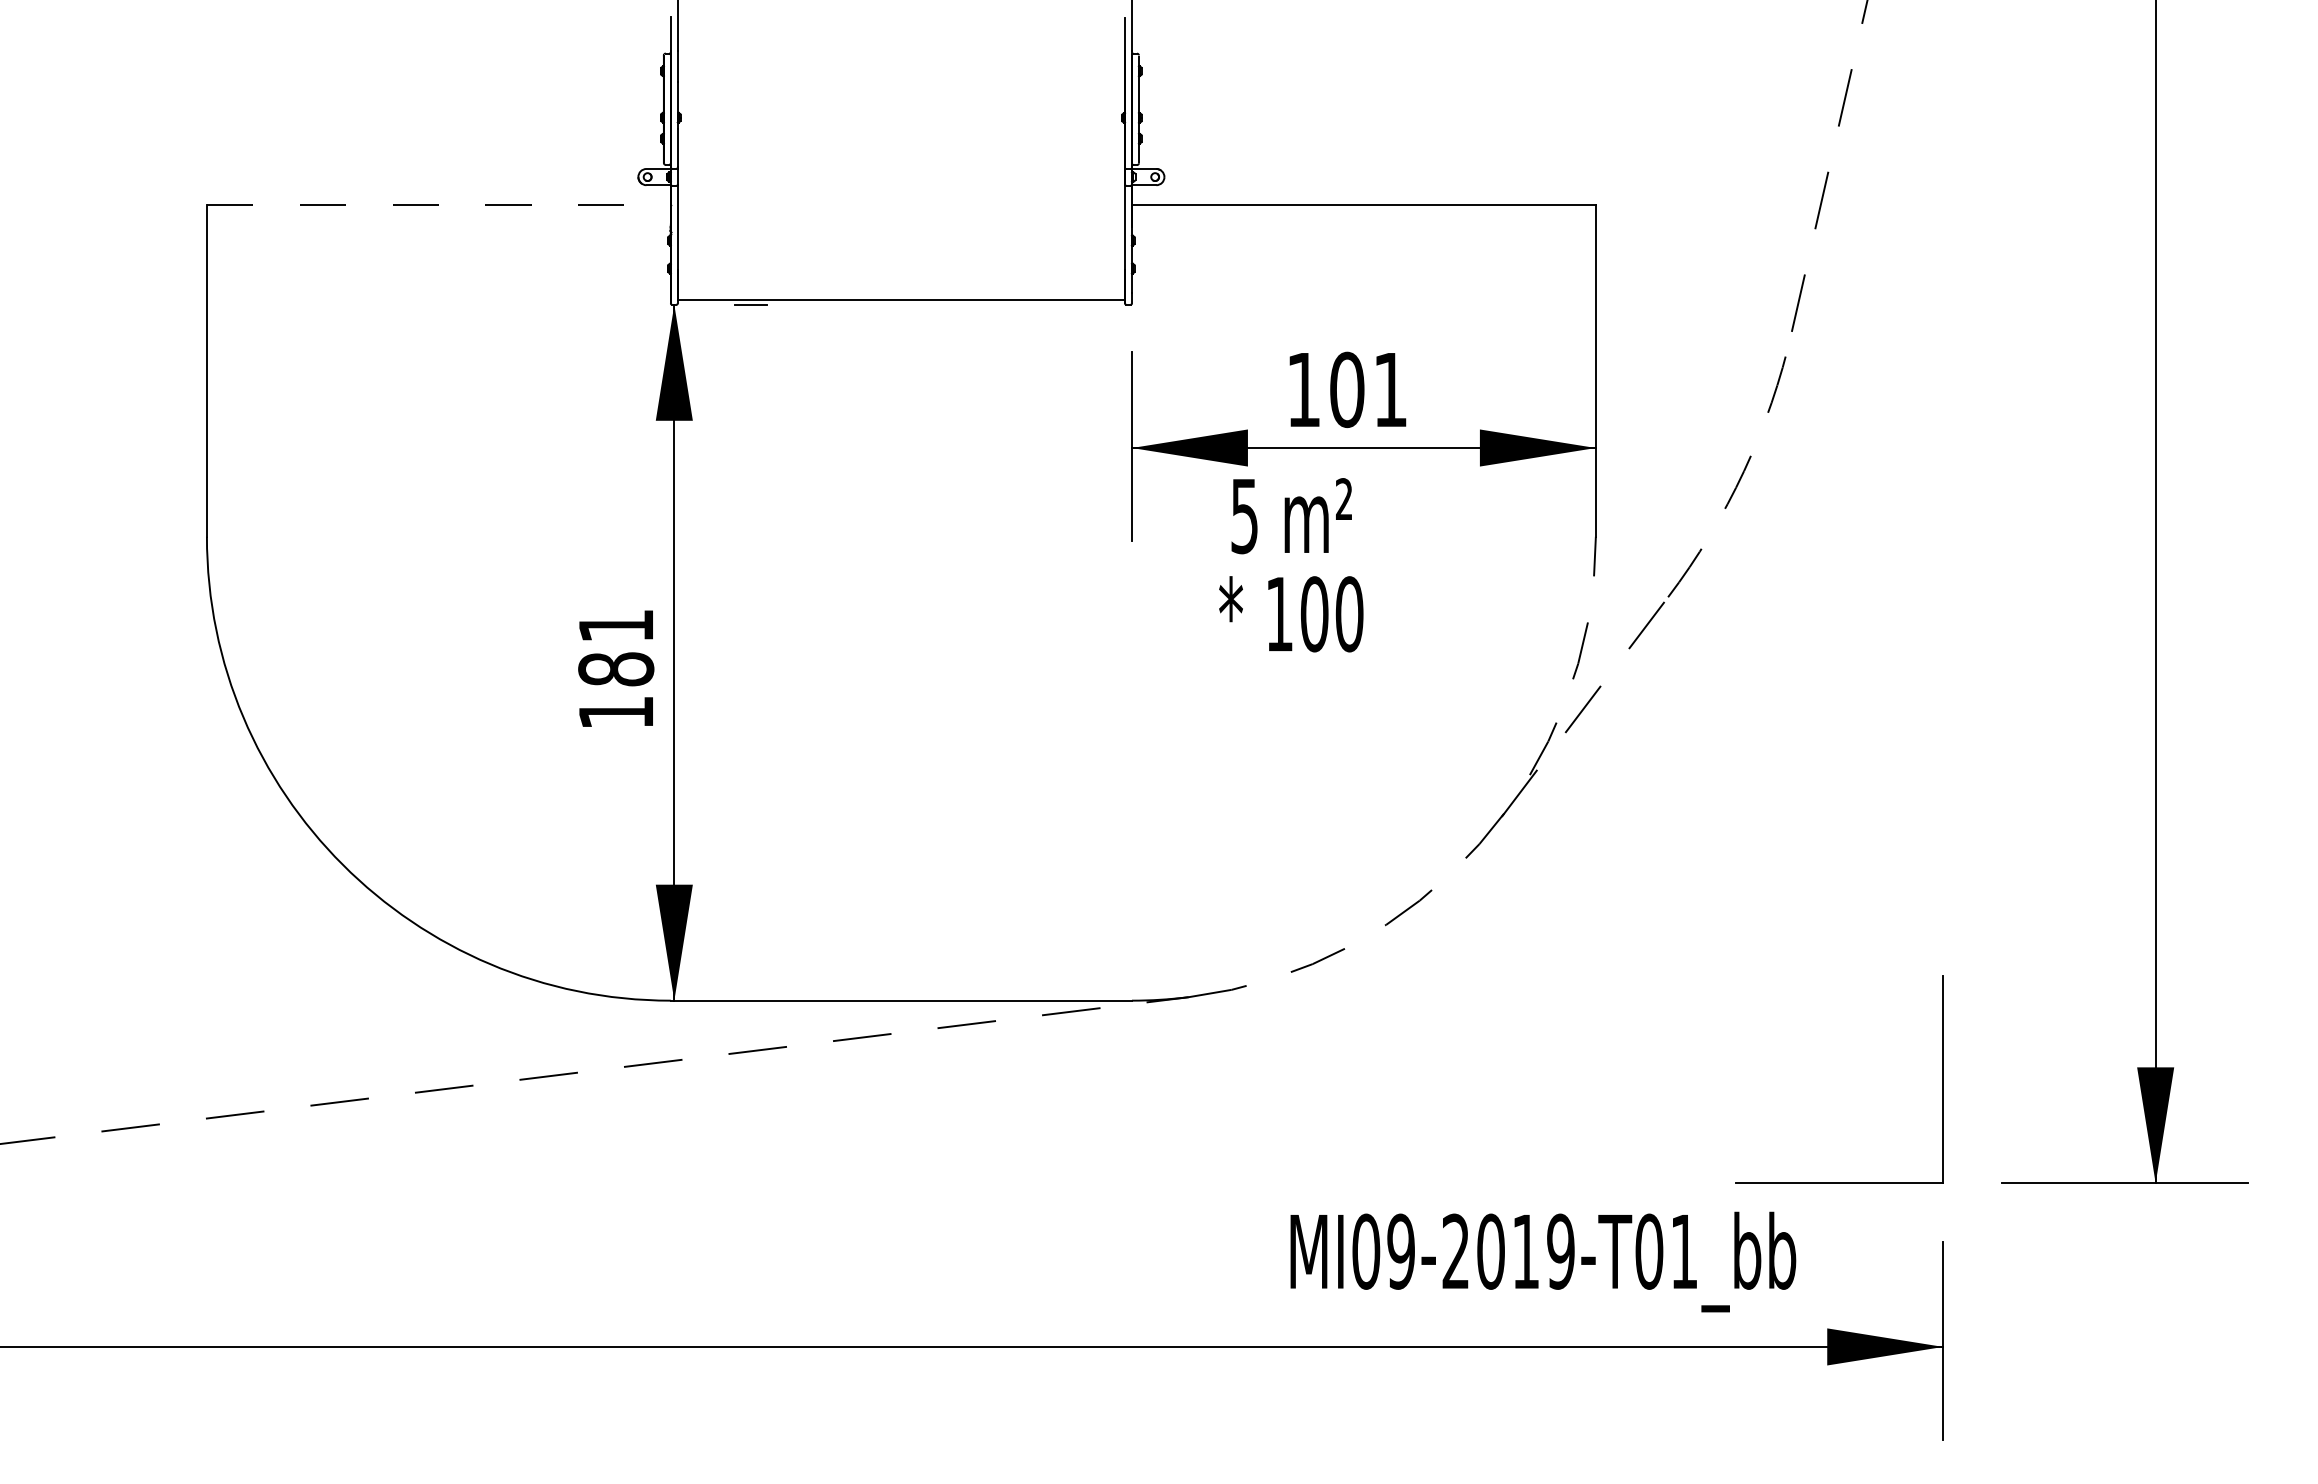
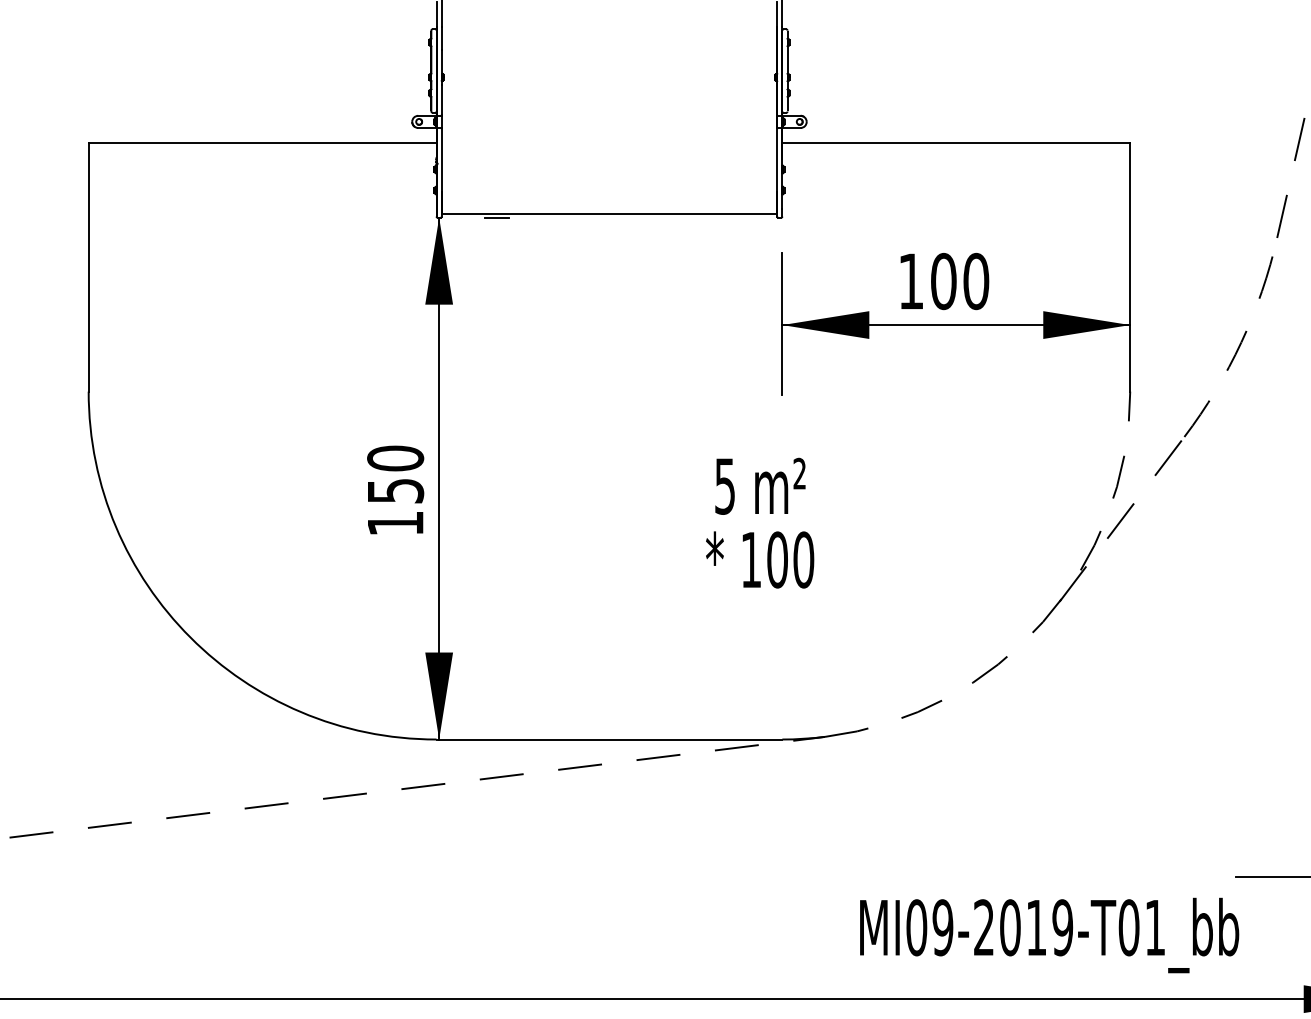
line: (438, 204) -> (262, 142), dashed -> solid
text: (1390, 389) -> (976, 281), 101 -> 100
text: (1291, 565) -> (760, 523), moved
text: (616, 647) -> (395, 474), 181 -> 150
text: (1543, 1261) -> (1049, 935), moved

